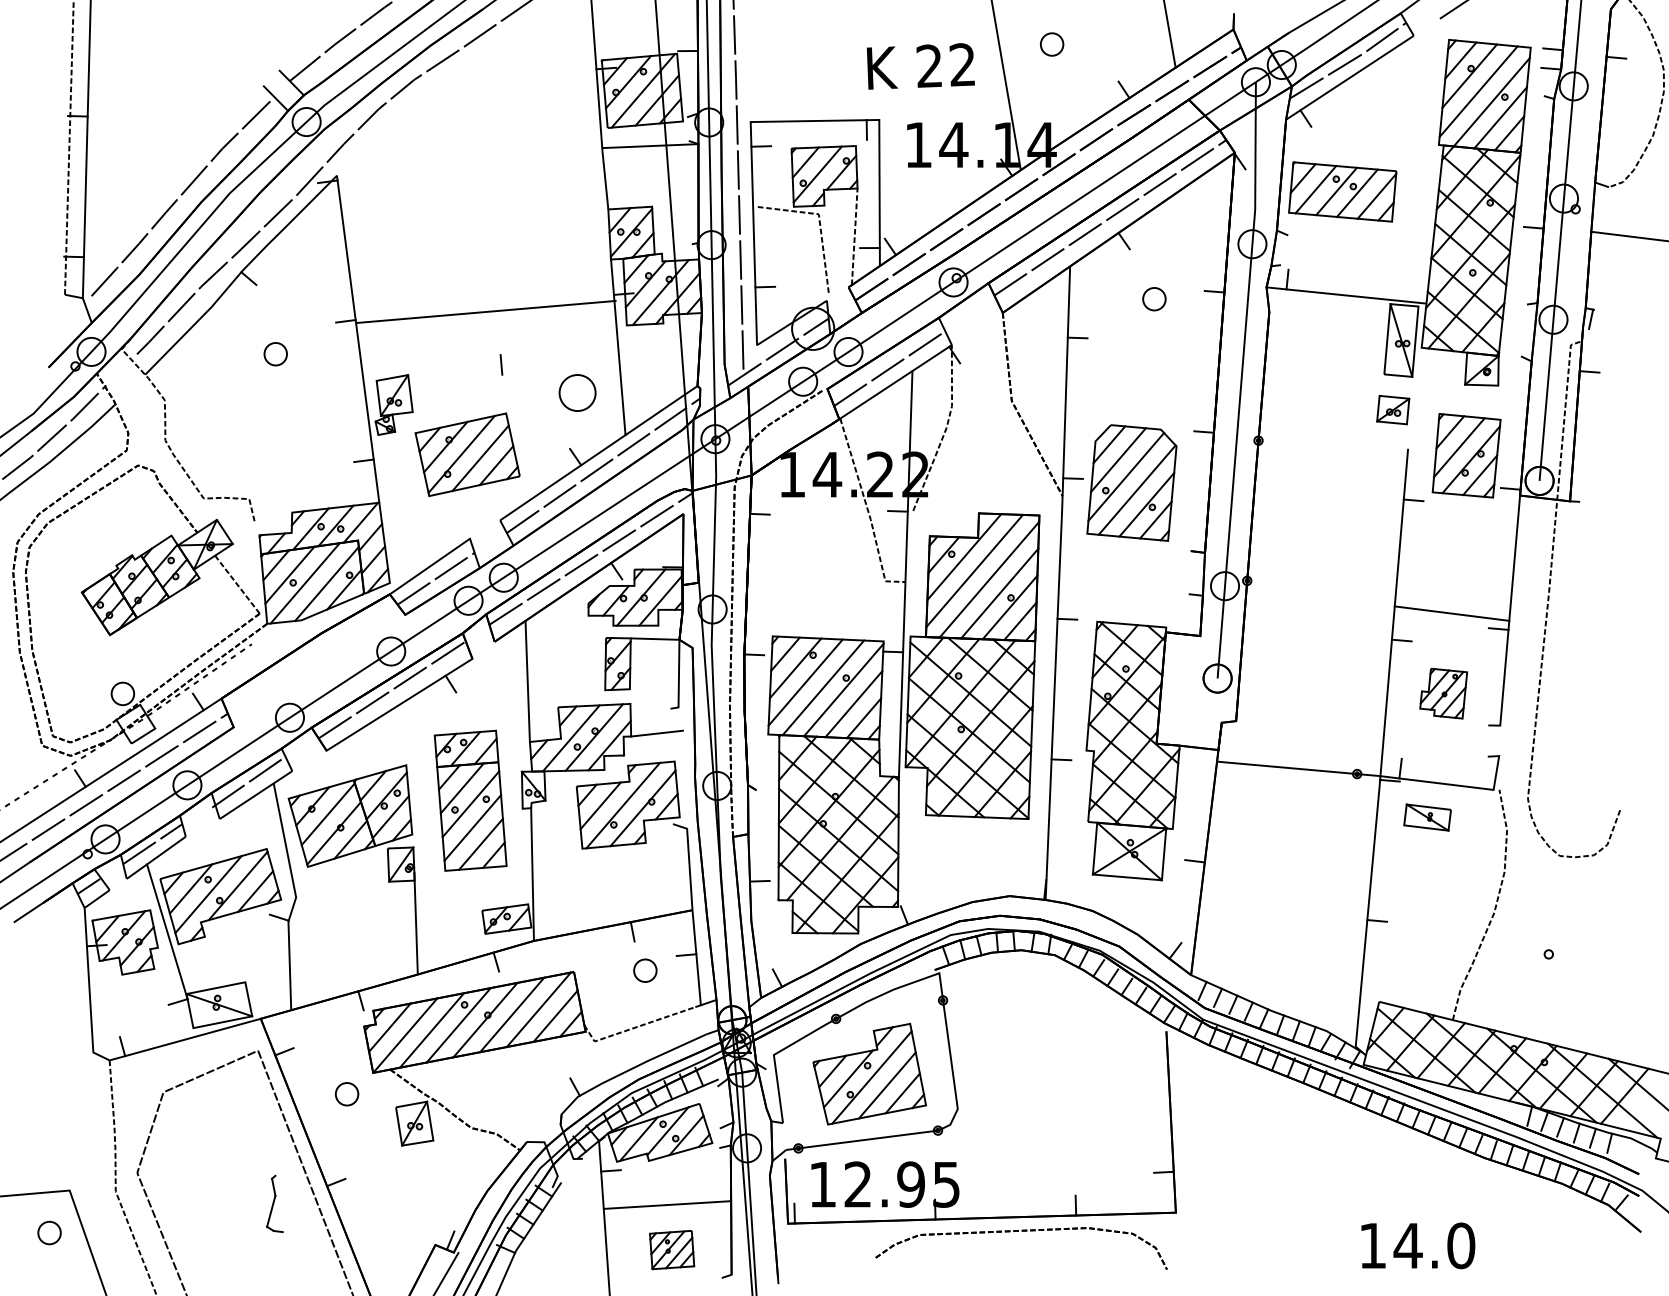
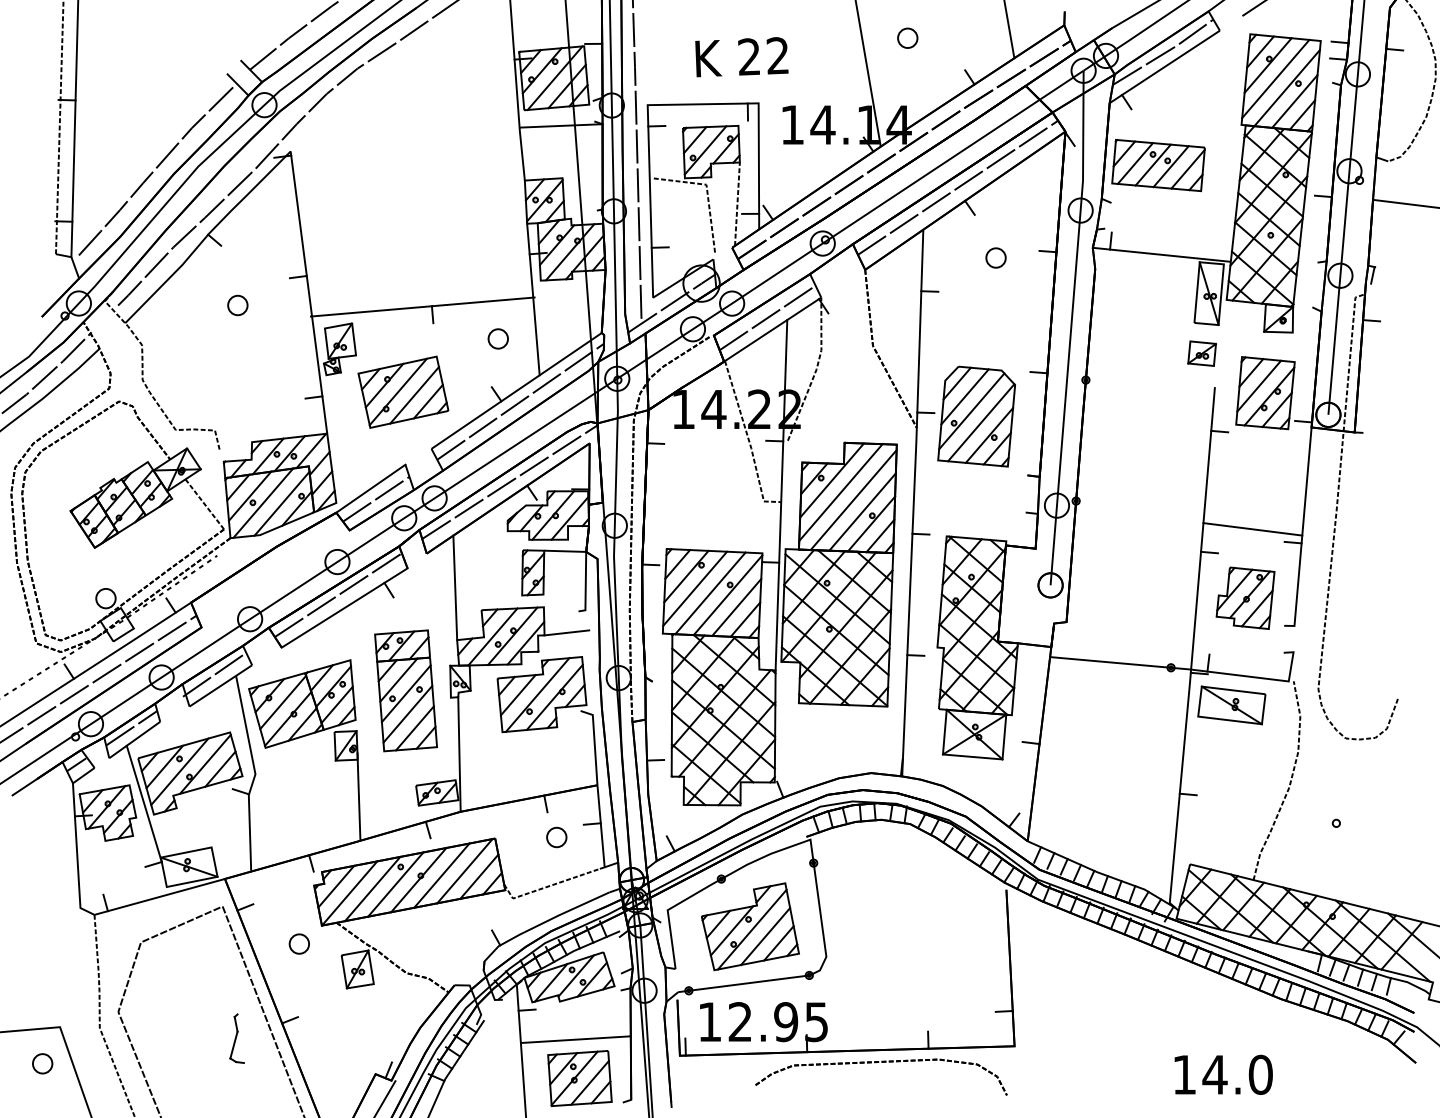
text: (920, 66) -> (741, 57), moved
line: (485, 311) -> (422, 306), moved
part: (577, 392) -> (498, 338), size x0.62
part: (1443, 693) -> (1245, 598), size x1.43
part: (1427, 817) -> (1231, 705), size x1.67
part: (671, 1249) -> (579, 1078), size x1.67

